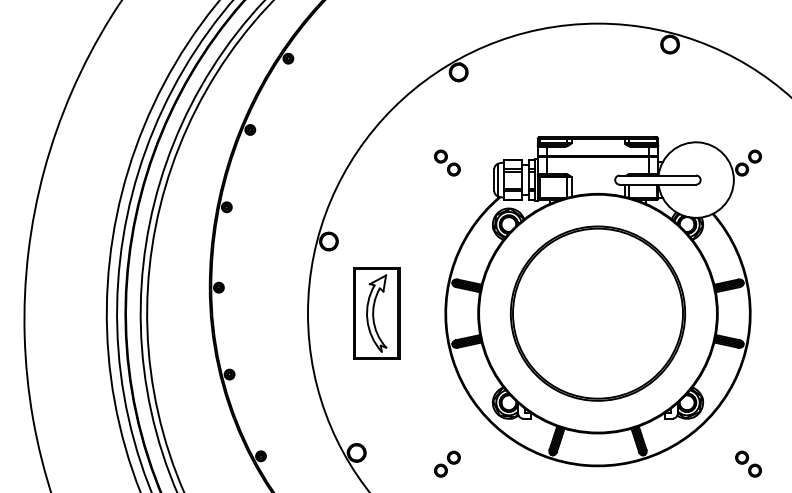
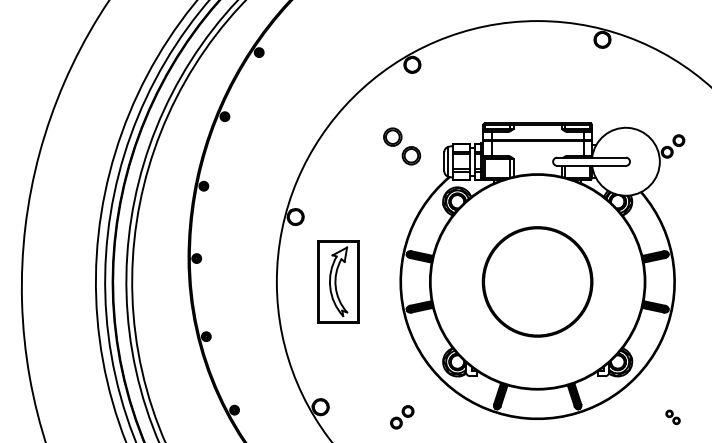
part: (447, 163) -> (402, 146), size x1.6
part: (597, 313) -> (537, 281), size x0.7
part: (747, 464) -> (672, 417), size x0.6

